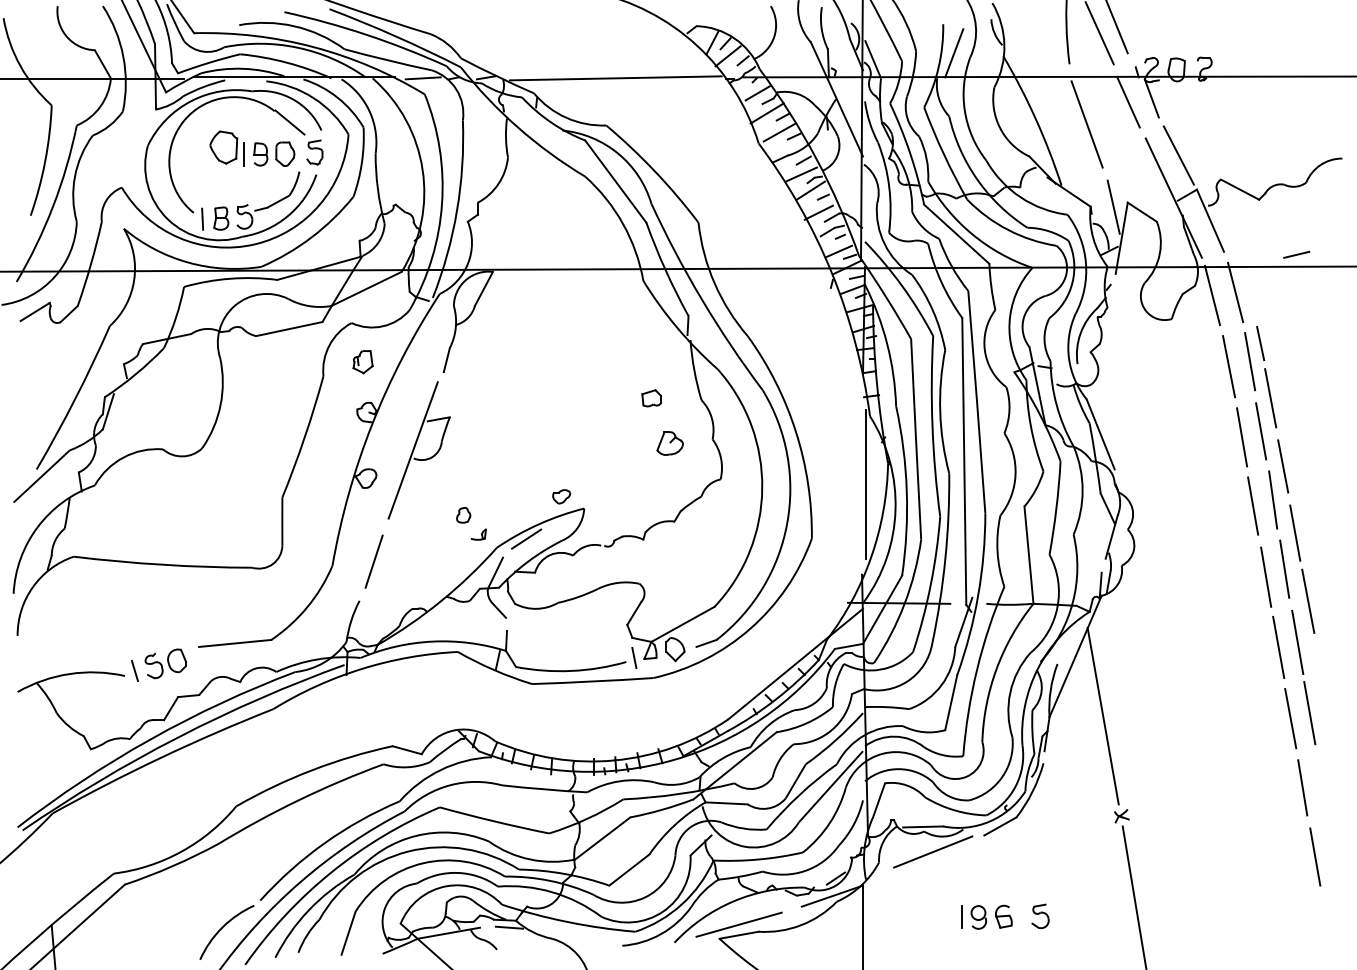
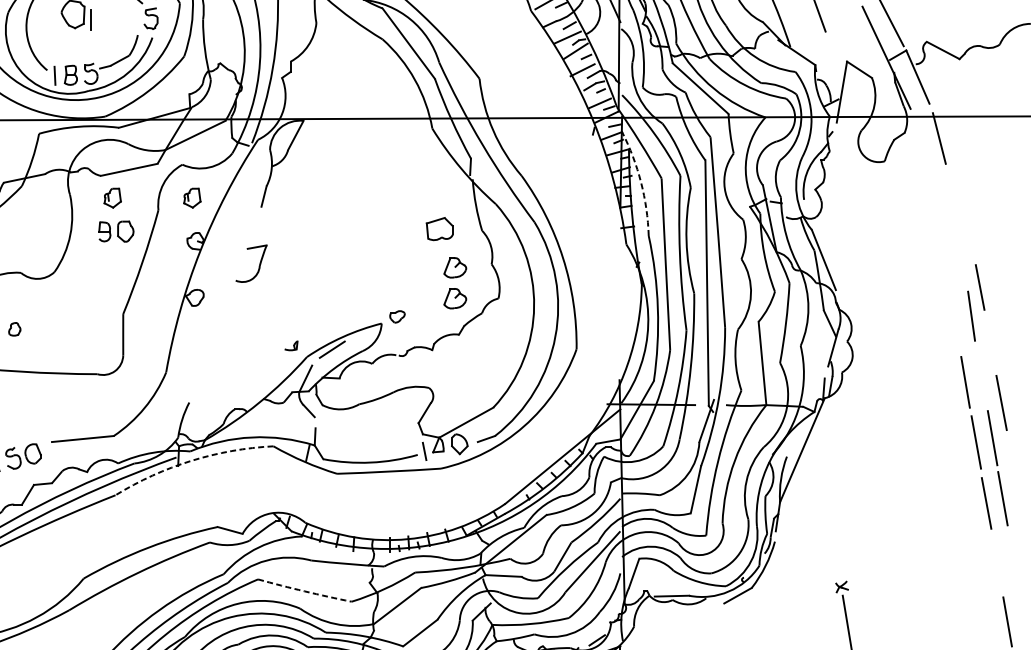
part: (274, 153) -> (116, 231), moved
line: (1113, 206) -> (834, 64), removed
line: (1296, 254) -> (991, 106), removed
line: (1212, 295) -> (919, 141), removed
arc: (887, 343) -> (641, 182), solid -> dashed
line: (1260, 343) -> (960, 182), removed
line: (1250, 361) -> (952, 197), removed
part: (269, 362) -> (112, 198), added
line: (1229, 366) -> (934, 201), removed
part: (651, 398) -> (439, 229), size x1.6
line: (1270, 398) -> (969, 229), removed
line: (1261, 431) -> (961, 257), removed
line: (1242, 437) -> (945, 262), removed
line: (412, 450) -> (234, 273), removed
part: (669, 479) -> (454, 298), added
line: (866, 484) -> (623, 302), removed
part: (561, 496) -> (397, 316), moved
line: (1253, 505) -> (954, 320), removed
part: (463, 515) -> (14, 329), moved
line: (1295, 532) -> (990, 344), removed
line: (373, 561) -> (201, 368), removed
line: (1284, 568) -> (981, 374), removed
arc: (362, 668) -> (191, 460), solid -> dashed
line: (1102, 715) -> (825, 500), removed
line: (1302, 787) -> (996, 562), removed
arc: (494, 821) -> (304, 591), solid -> dashed
line: (933, 851) -> (680, 617), removed

